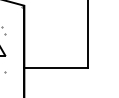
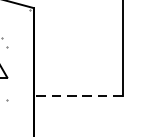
line: (56, 68) -> (78, 95), solid -> dashed

